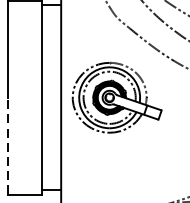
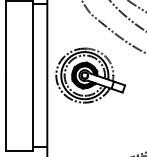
line: (7, 145) -> (5, 112), dashed -> solid

